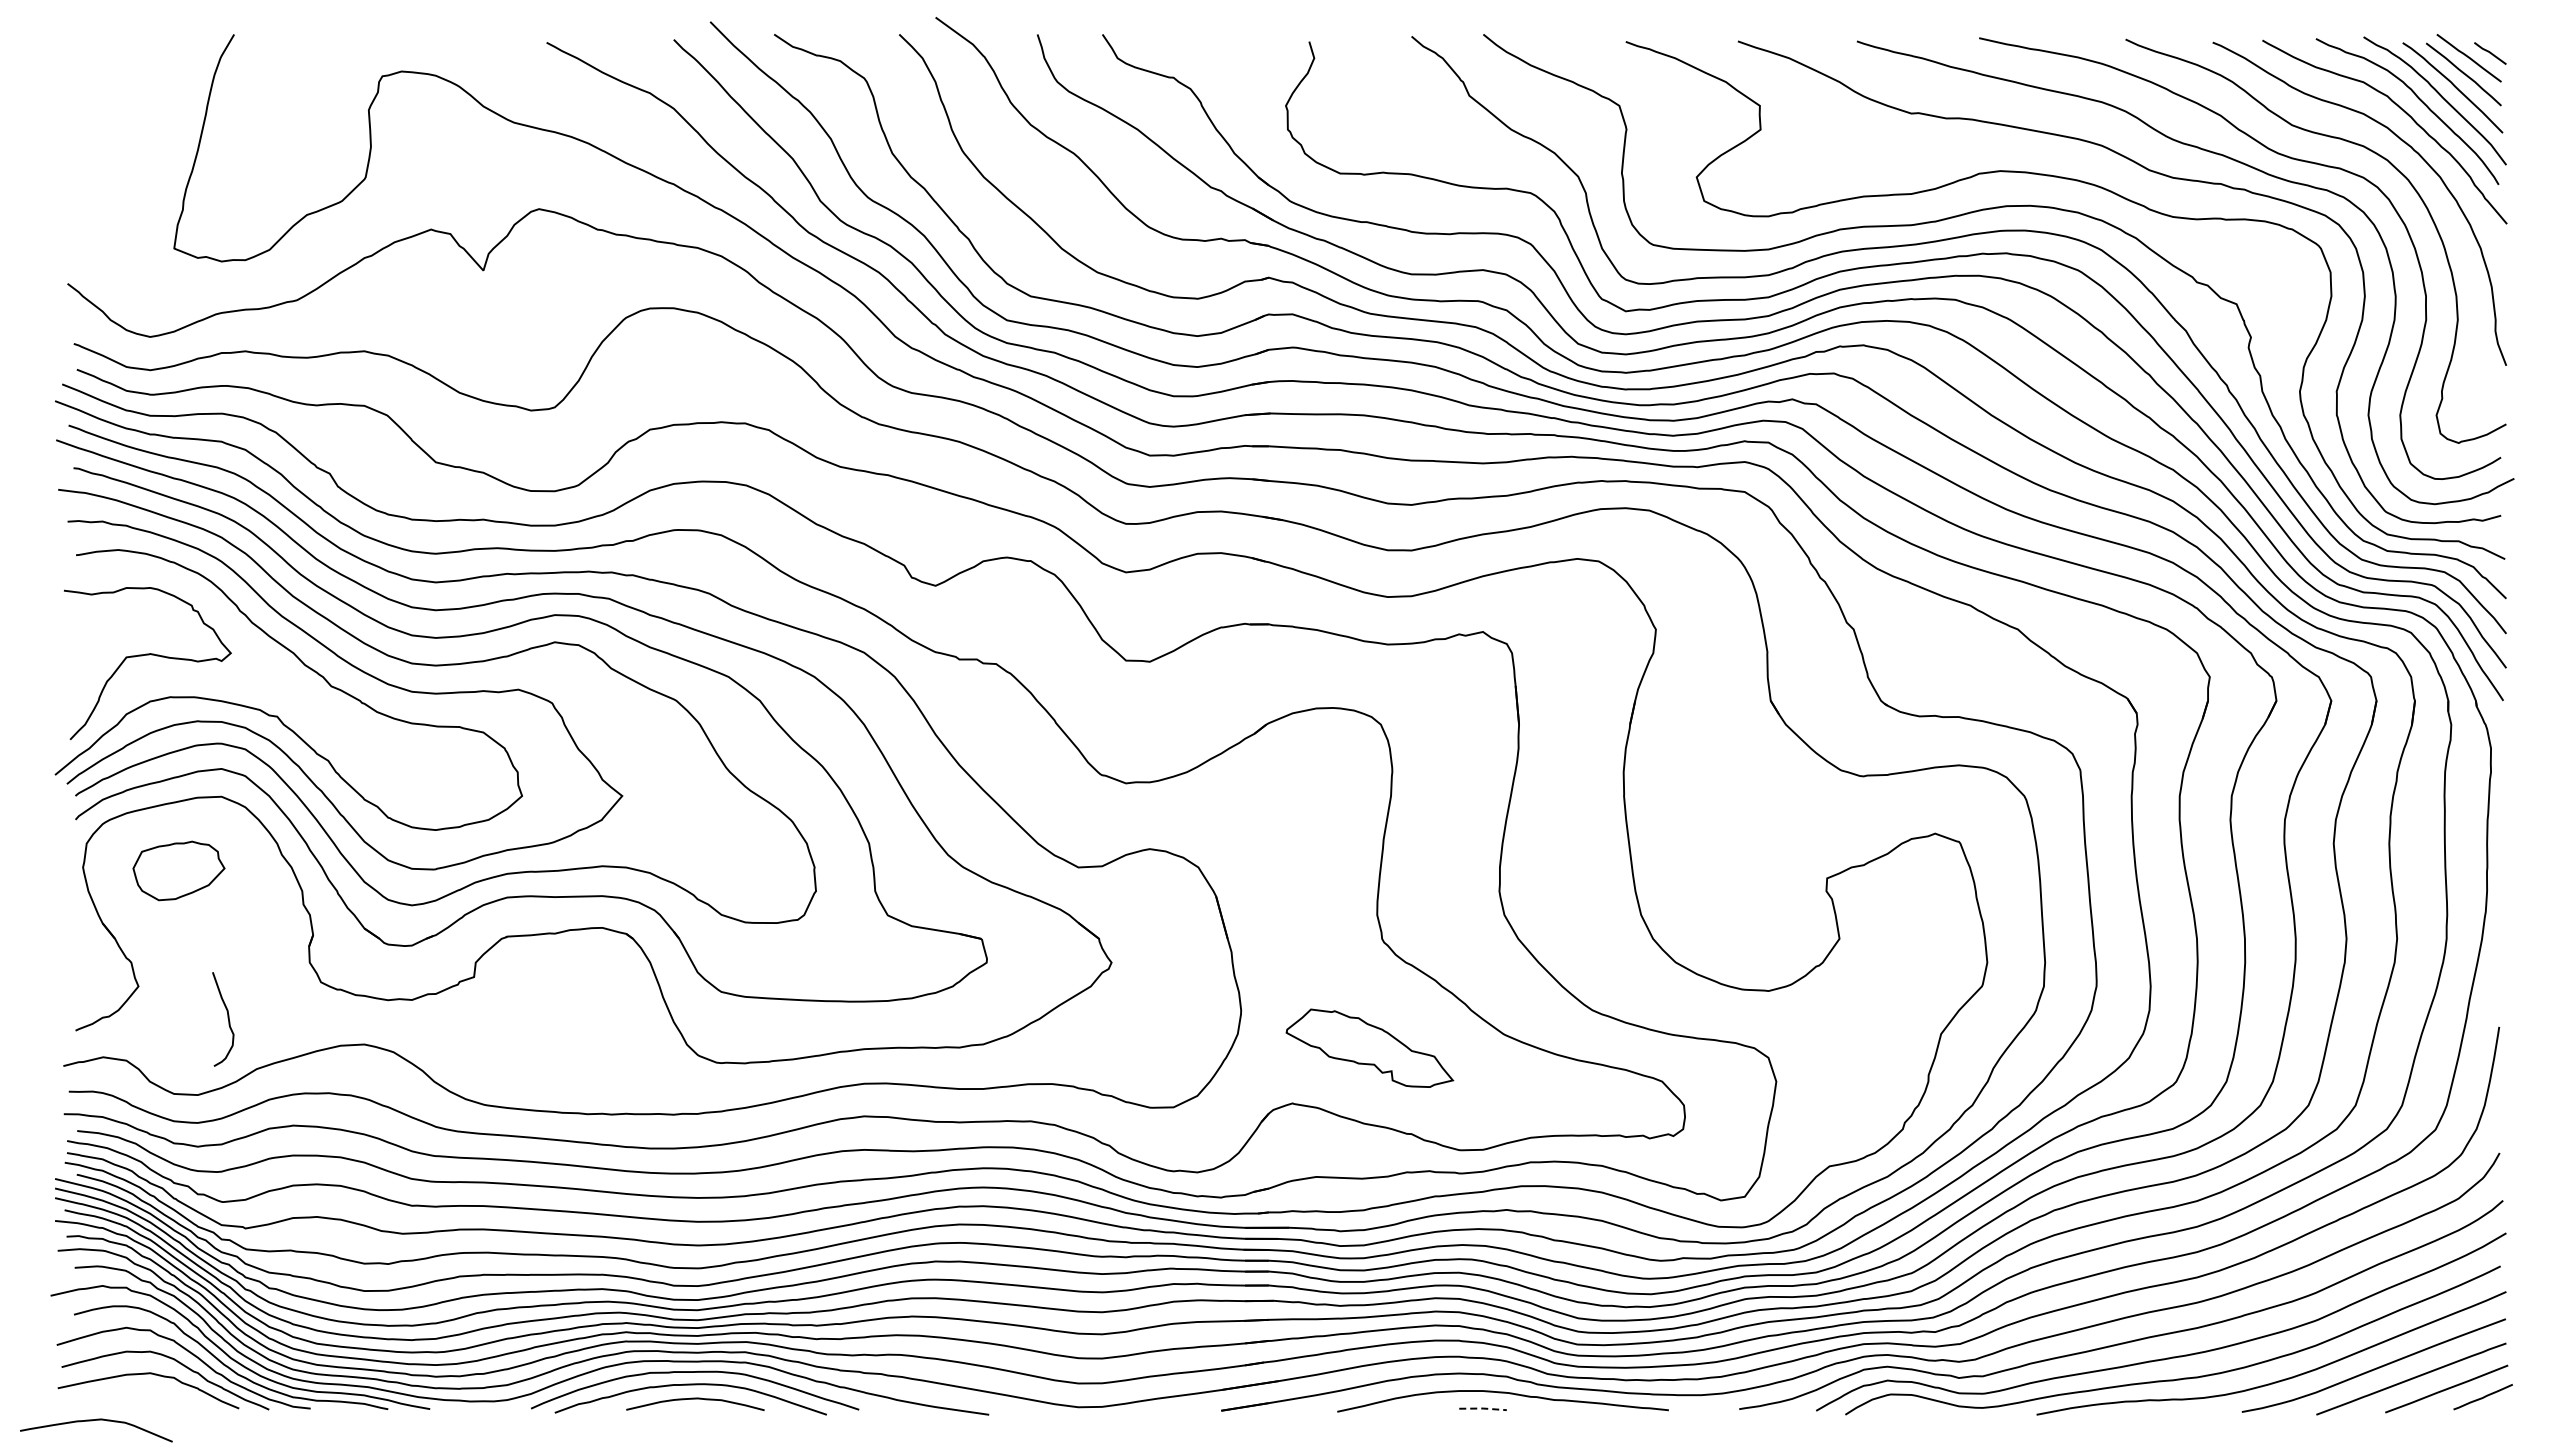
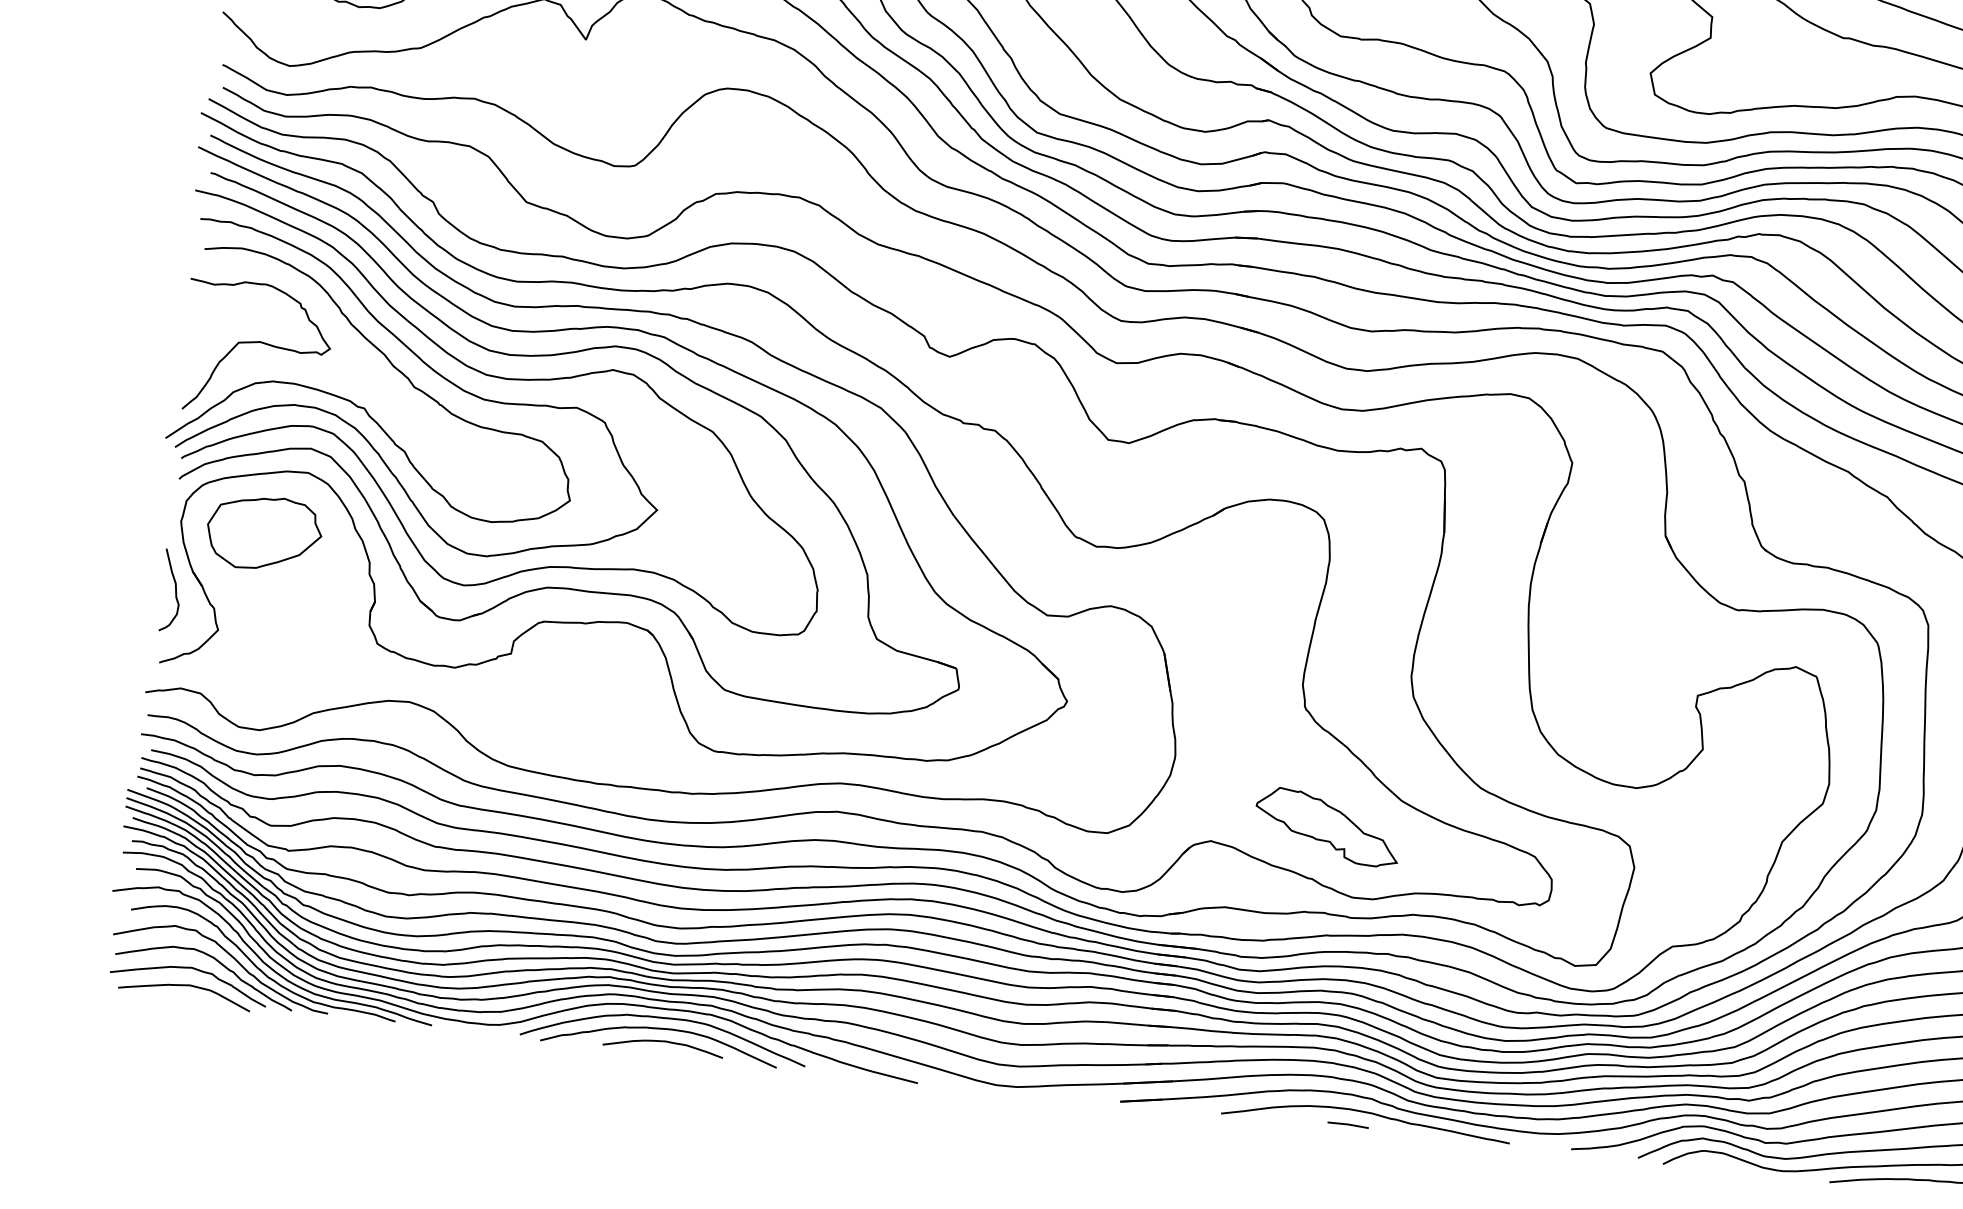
part: (178, 870) -> (263, 533), size x1.43
curve: (227, 1018) -> (174, 590), moved
part: (1369, 1047) -> (1327, 826), moved
line: (1483, 1408) -> (1348, 1124), dashed -> solid
curve: (92, 1421) -> (182, 986), moved

